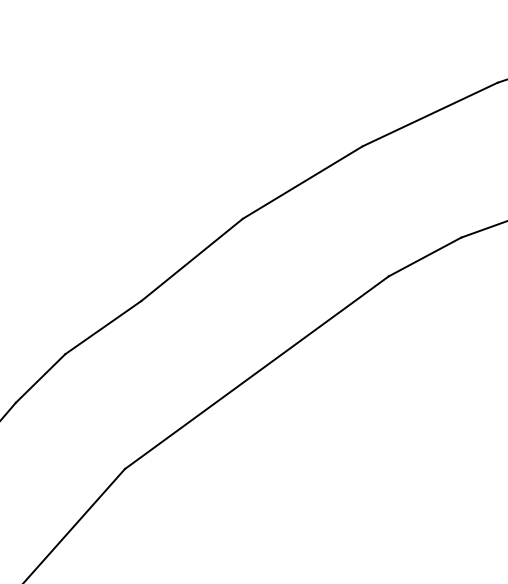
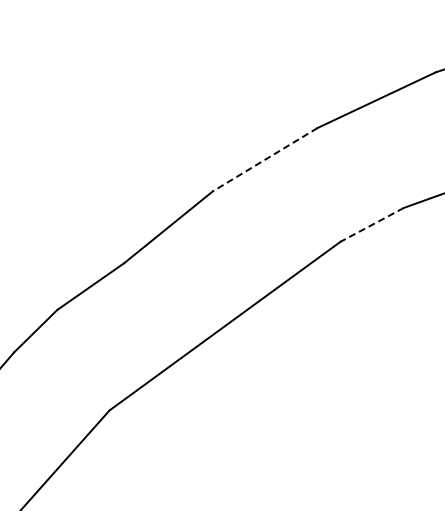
line: (301, 182) -> (264, 159), solid -> dashed
line: (425, 256) -> (372, 224), solid -> dashed

